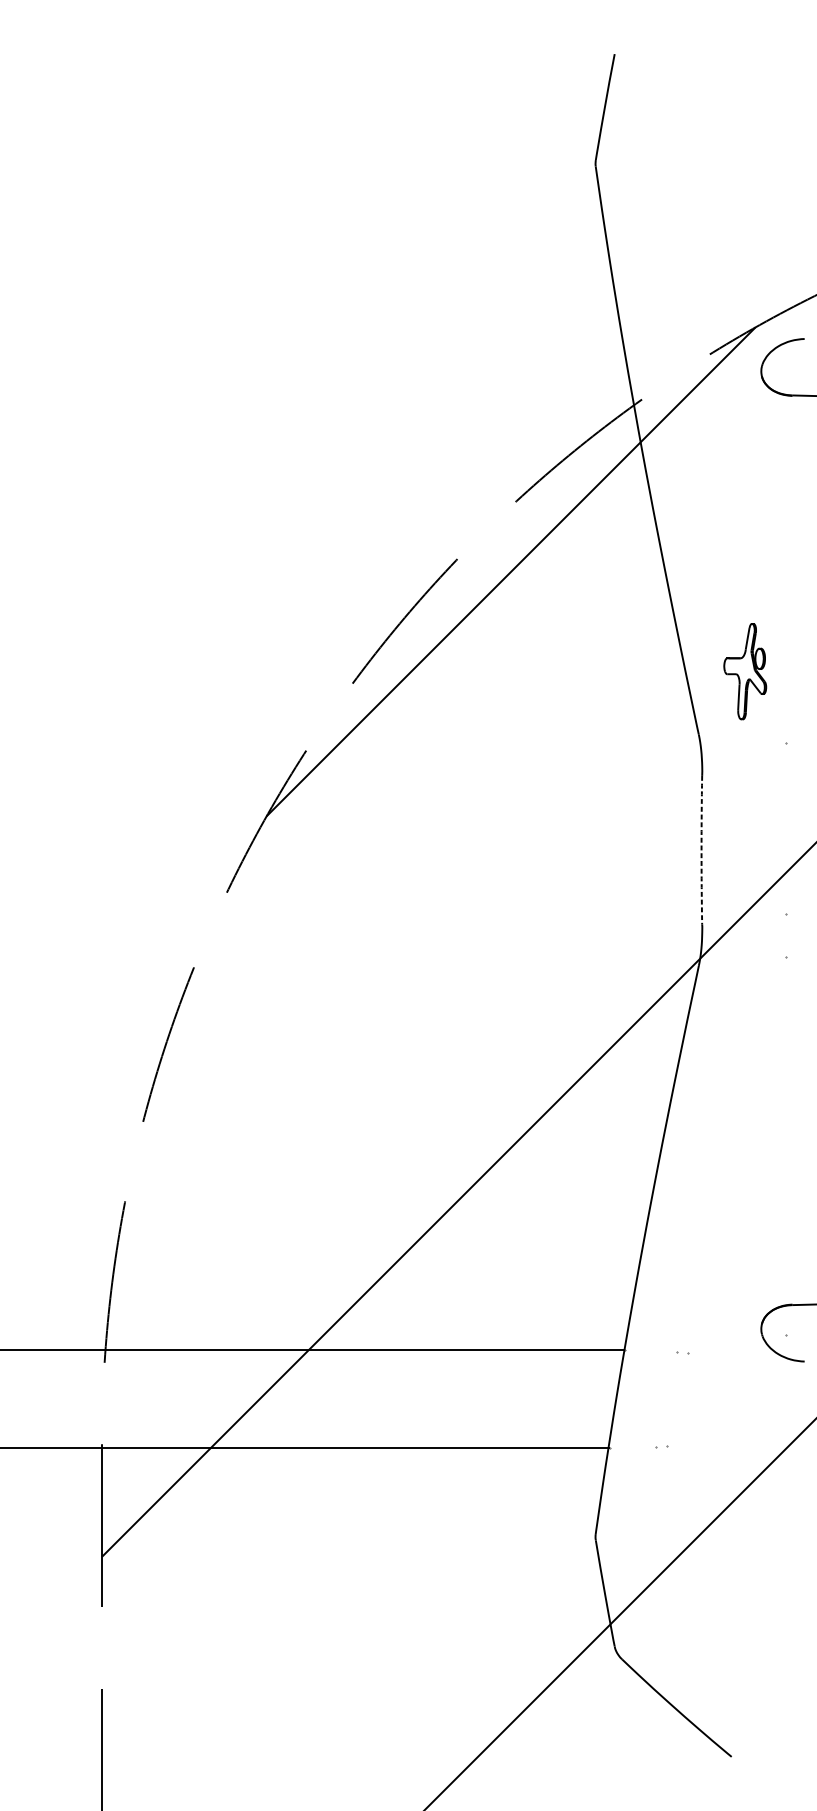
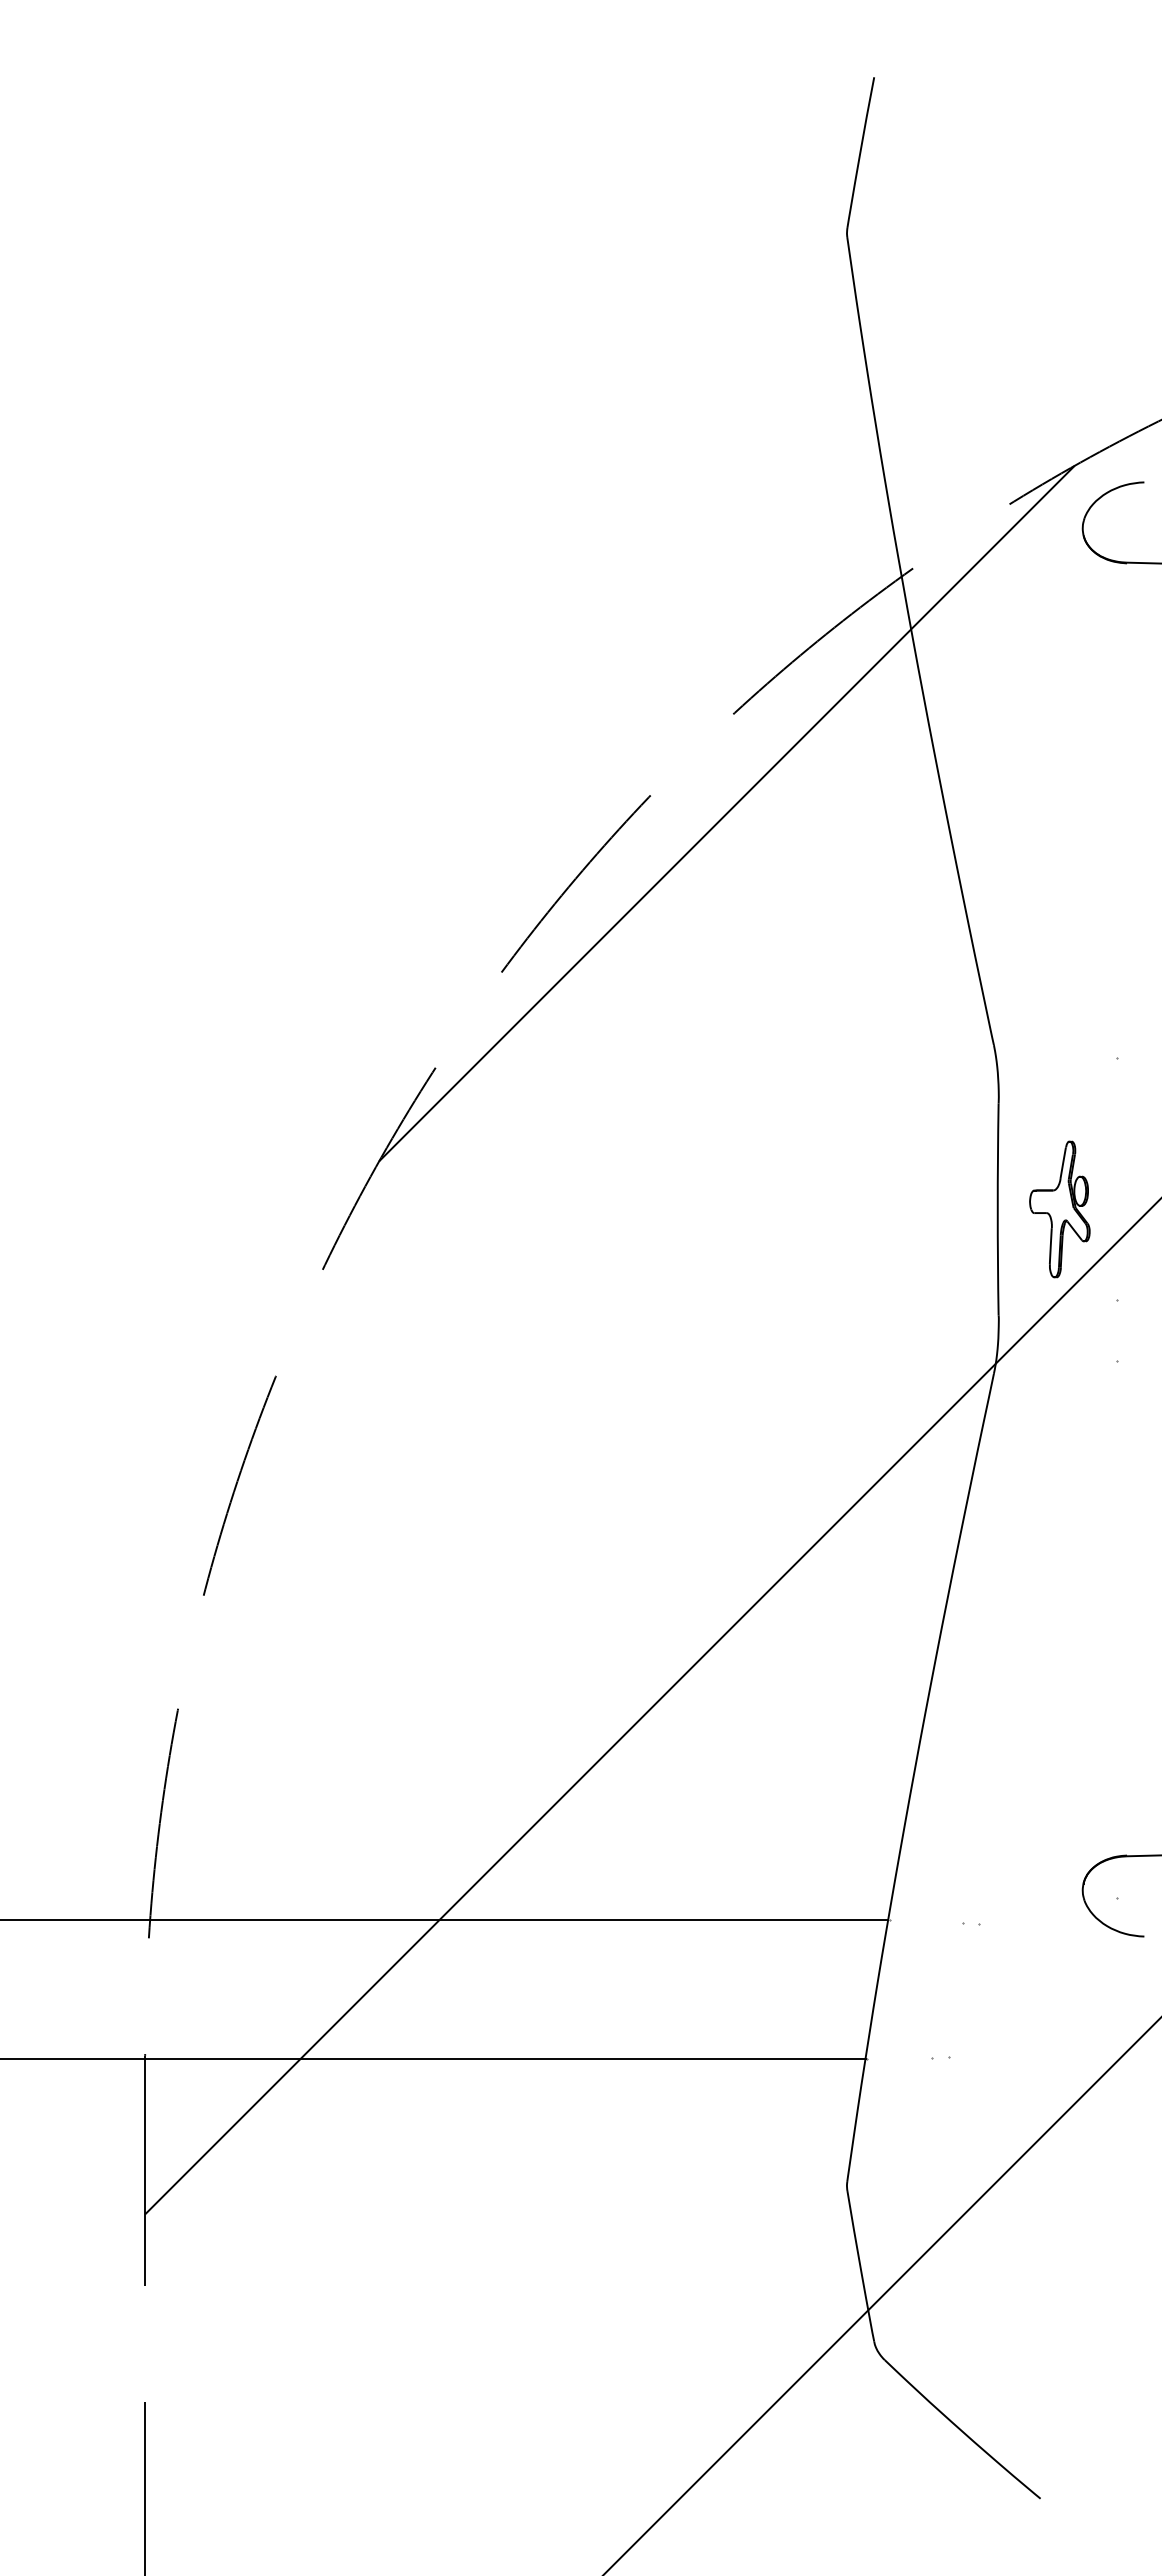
part: (744, 671) -> (1059, 1209), moved
arc: (701, 850) -> (997, 1209), dashed -> solid

